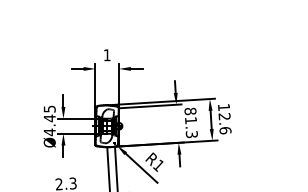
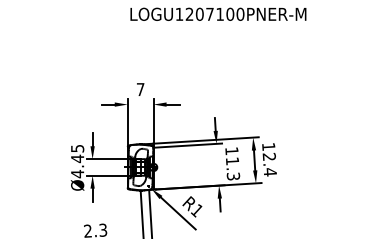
text: (107, 55) -> (140, 89), 1 -> 7
text: (190, 111) -> (231, 151), 81.3 -> 11.3
text: (224, 130) -> (269, 172), 12.6 -> 12.4

